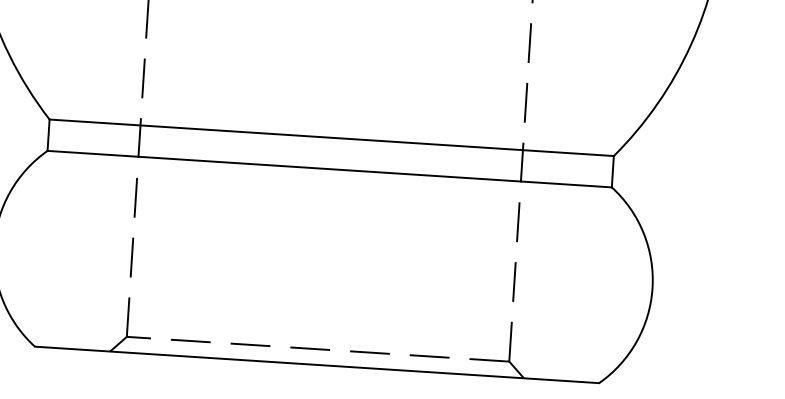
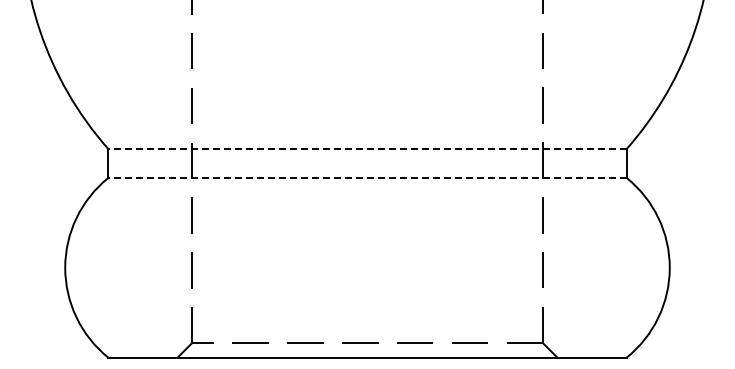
line: (331, 138) -> (367, 149), solid -> dashed
line: (329, 168) -> (367, 177), solid -> dashed

